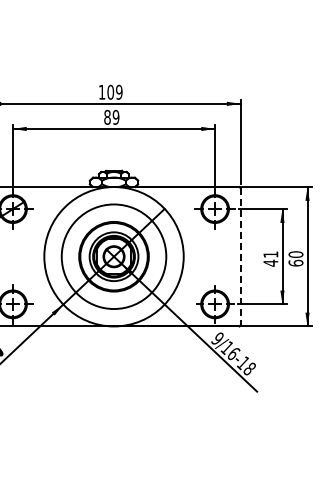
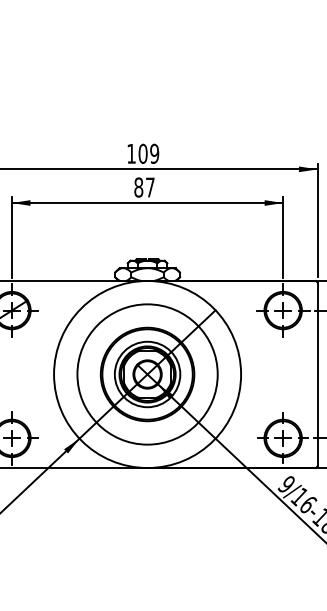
text: (115, 117) -> (149, 187), 89 -> 87
line: (240, 256) -> (317, 374), dashed -> solid

